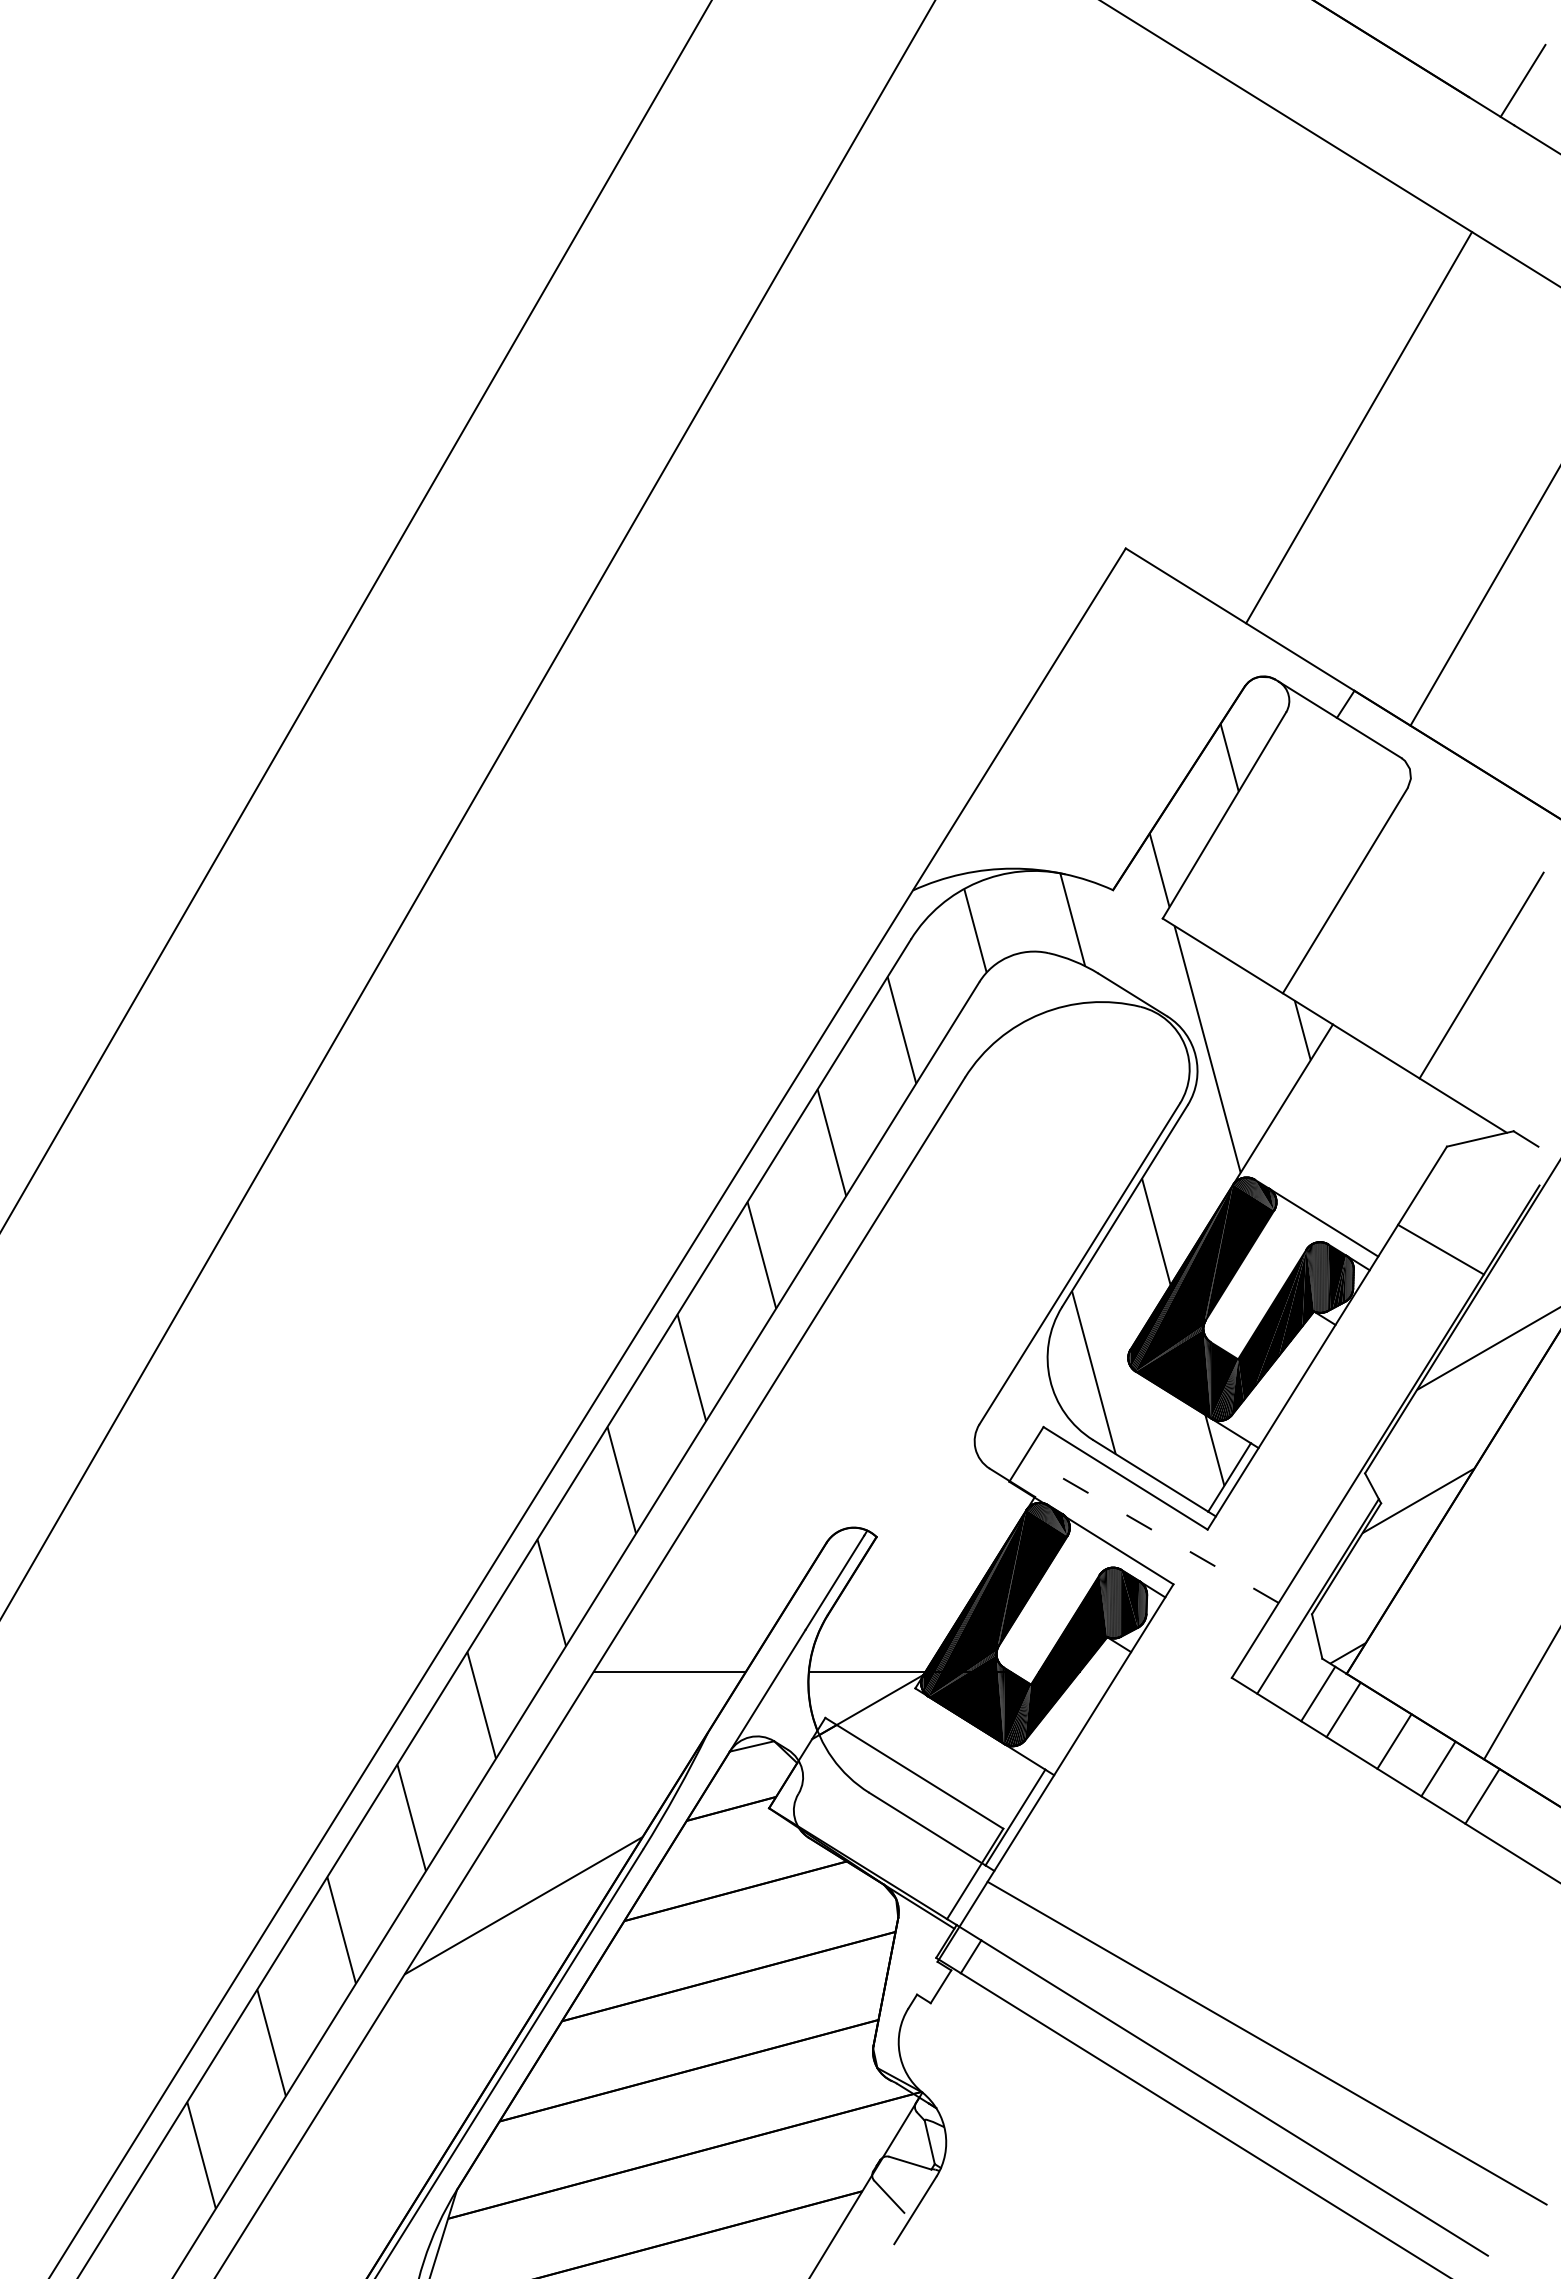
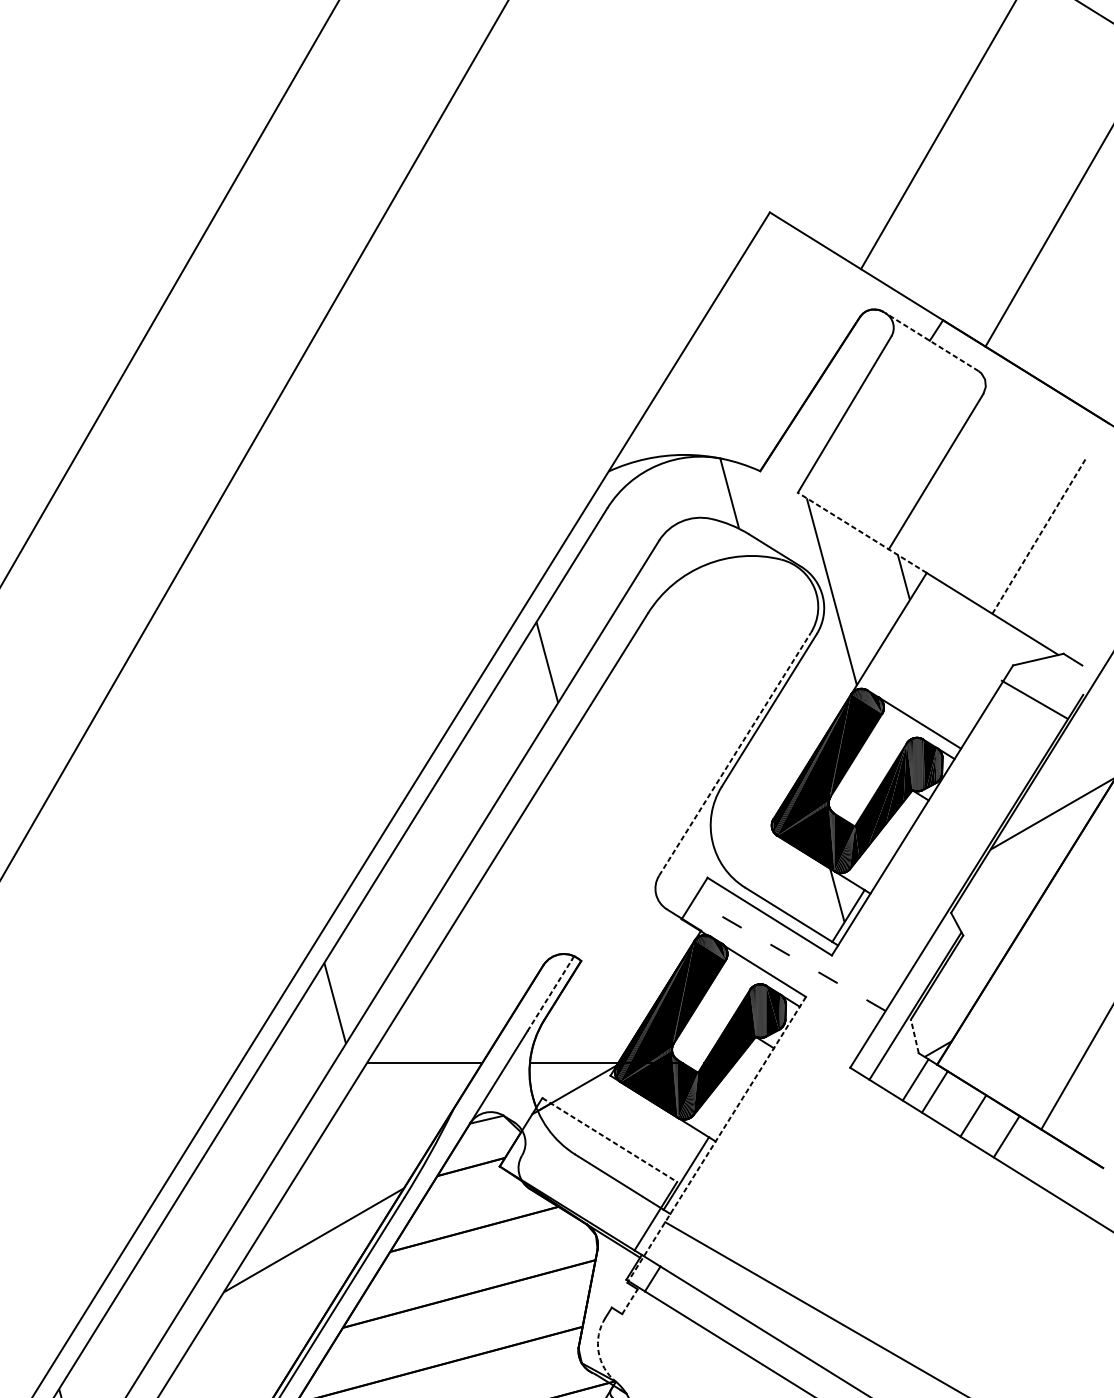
line: (1339, 719) -> (931, 341), solid -> dashed
line: (1229, 757) -> (848, 370), removed
line: (1159, 870) -> (795, 456), removed
line: (975, 930) -> (656, 501), removed
line: (1247, 971) -> (862, 532), solid -> dashed
line: (1481, 975) -> (1039, 535), solid -> dashed
line: (901, 1029) -> (600, 576), removed
line: (1156, 1231) -> (793, 729), removed
line: (1440, 1249) -> (1033, 699), moved
line: (761, 1254) -> (494, 747), removed
line: (1079, 1263) -> (734, 753), solid -> dashed
line: (691, 1367) -> (441, 832), removed
line: (1093, 1372) -> (745, 836), removed
line: (621, 1479) -> (388, 917), removed
line: (1418, 1500) -> (991, 933), removed
line: (835, 1582) -> (550, 995), solid -> dashed
line: (1317, 1636) -> (915, 1036), solid -> dashed
line: (481, 1704) -> (281, 1087), removed
line: (914, 1773) -> (609, 1140), solid -> dashed
line: (1055, 1773) -> (716, 1140), solid -> dashed
line: (1482, 1796) -> (1040, 1157), removed
line: (411, 1817) -> (228, 1173), removed
line: (341, 1930) -> (175, 1259), removed
line: (941, 1986) -> (630, 1301), solid -> dashed
line: (271, 2042) -> (122, 1343), removed
arc: (899, 2053) -> (598, 1352), solid -> dashed

